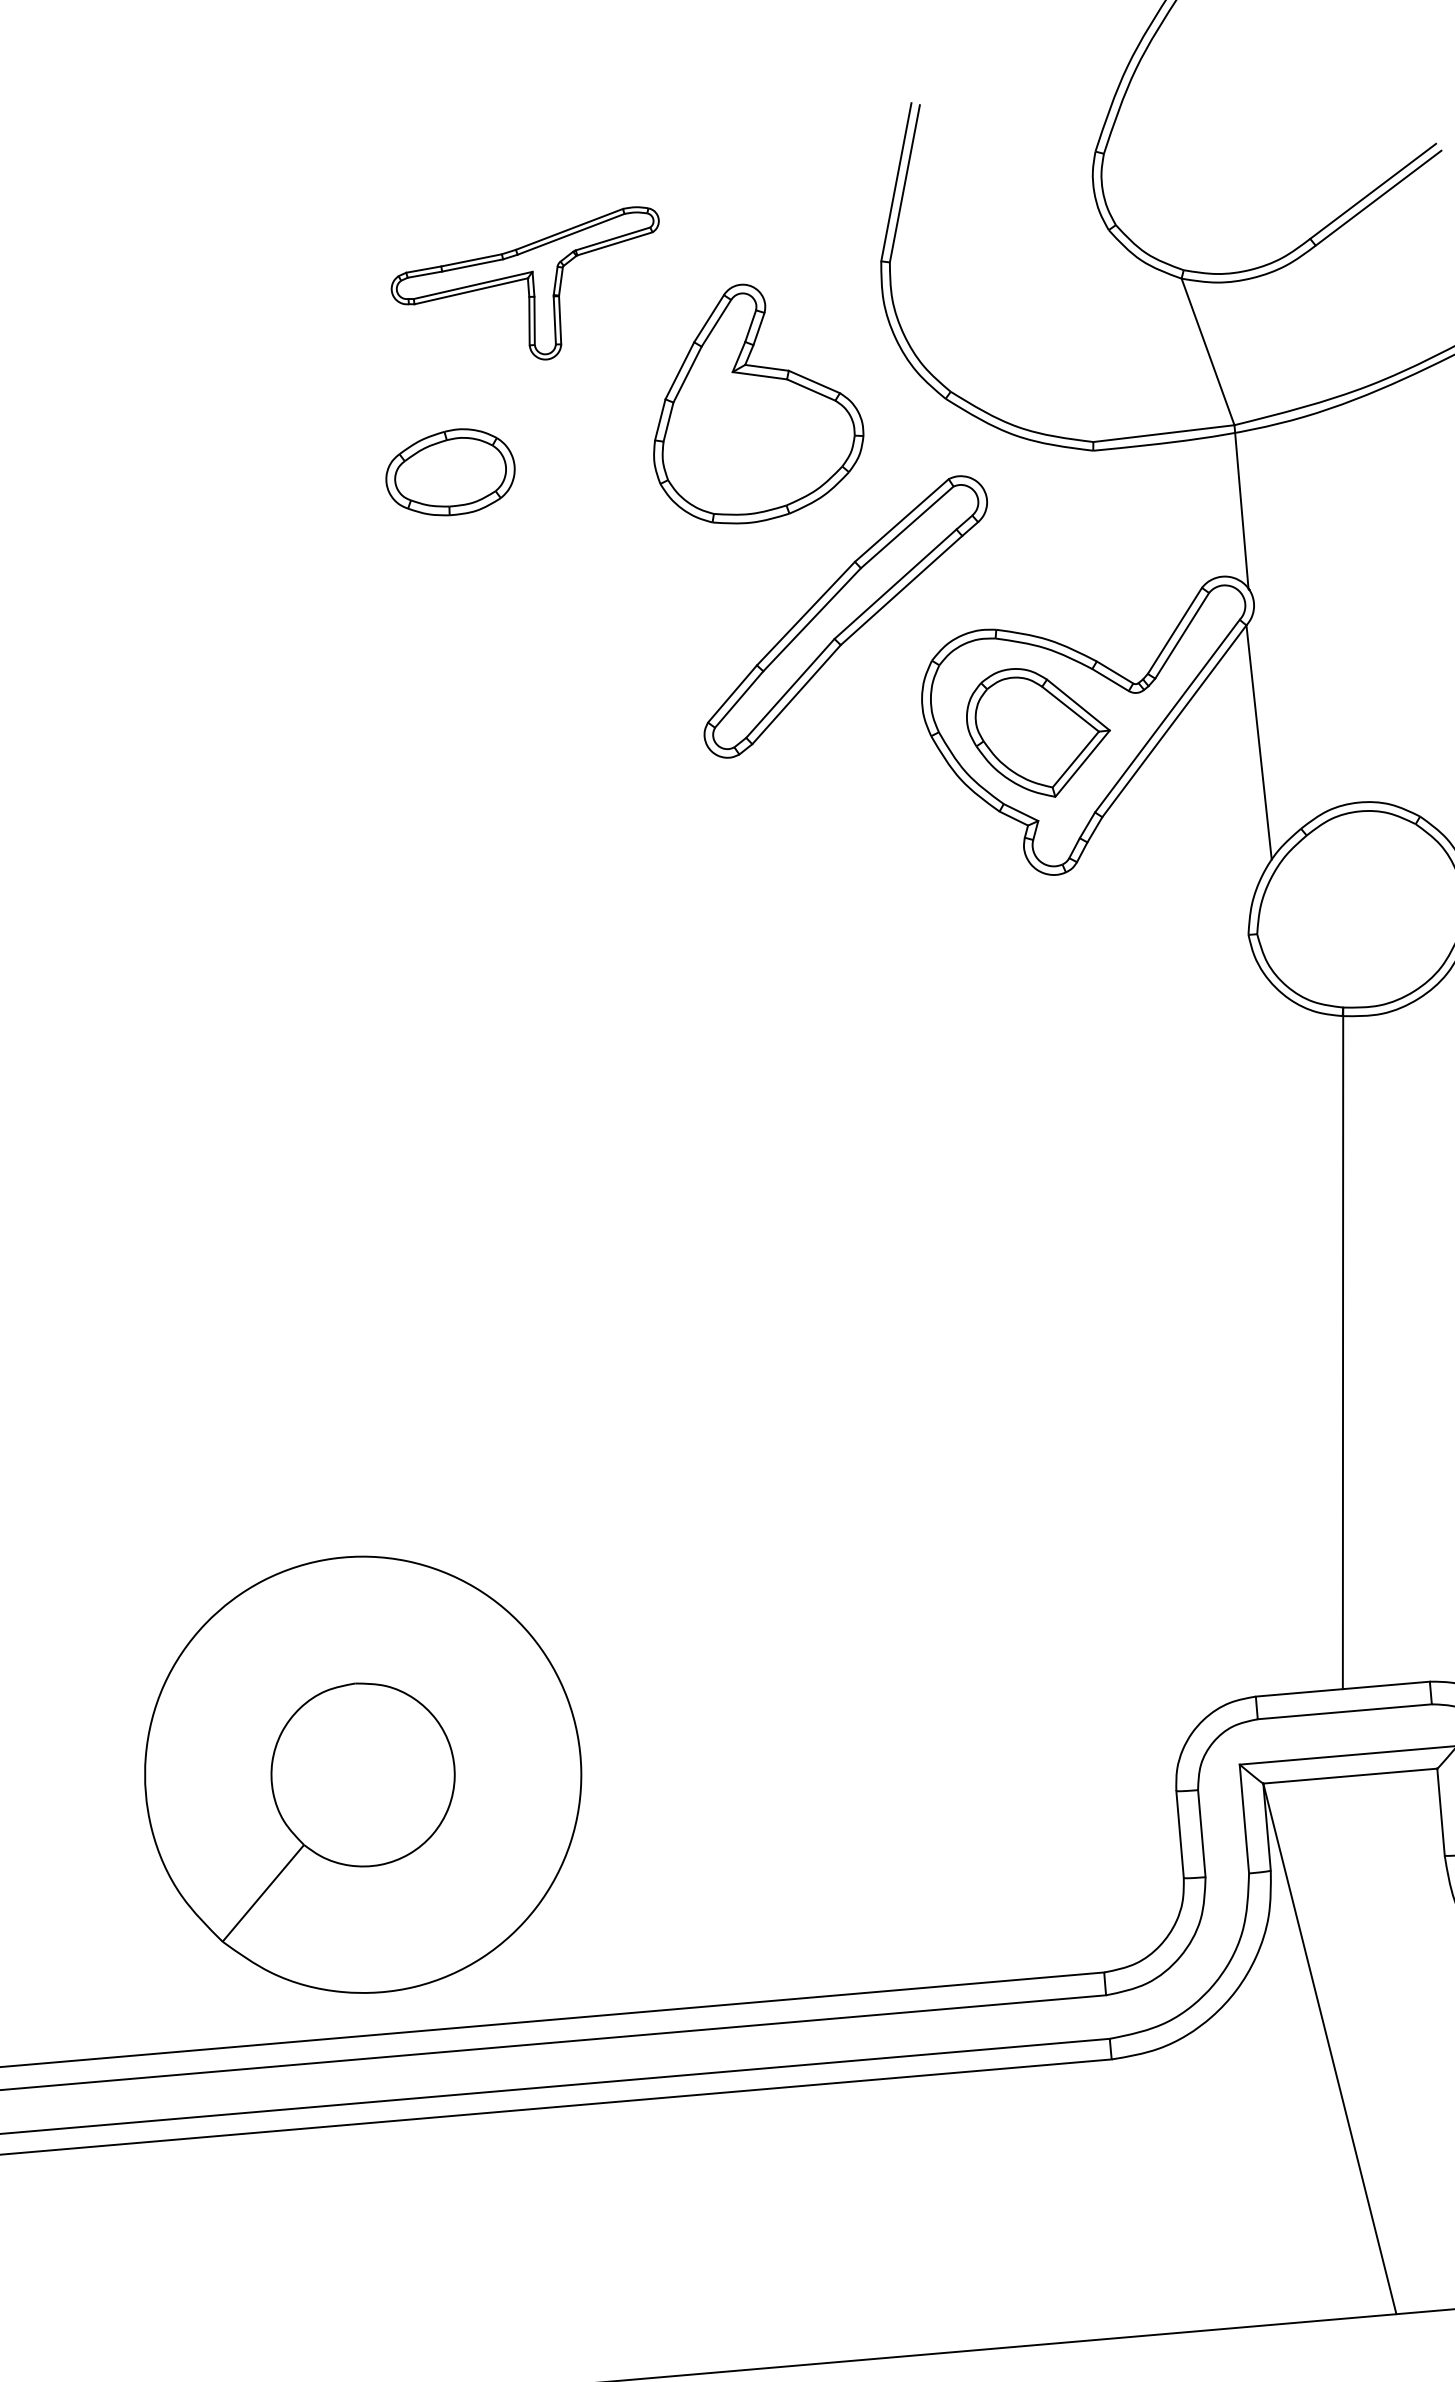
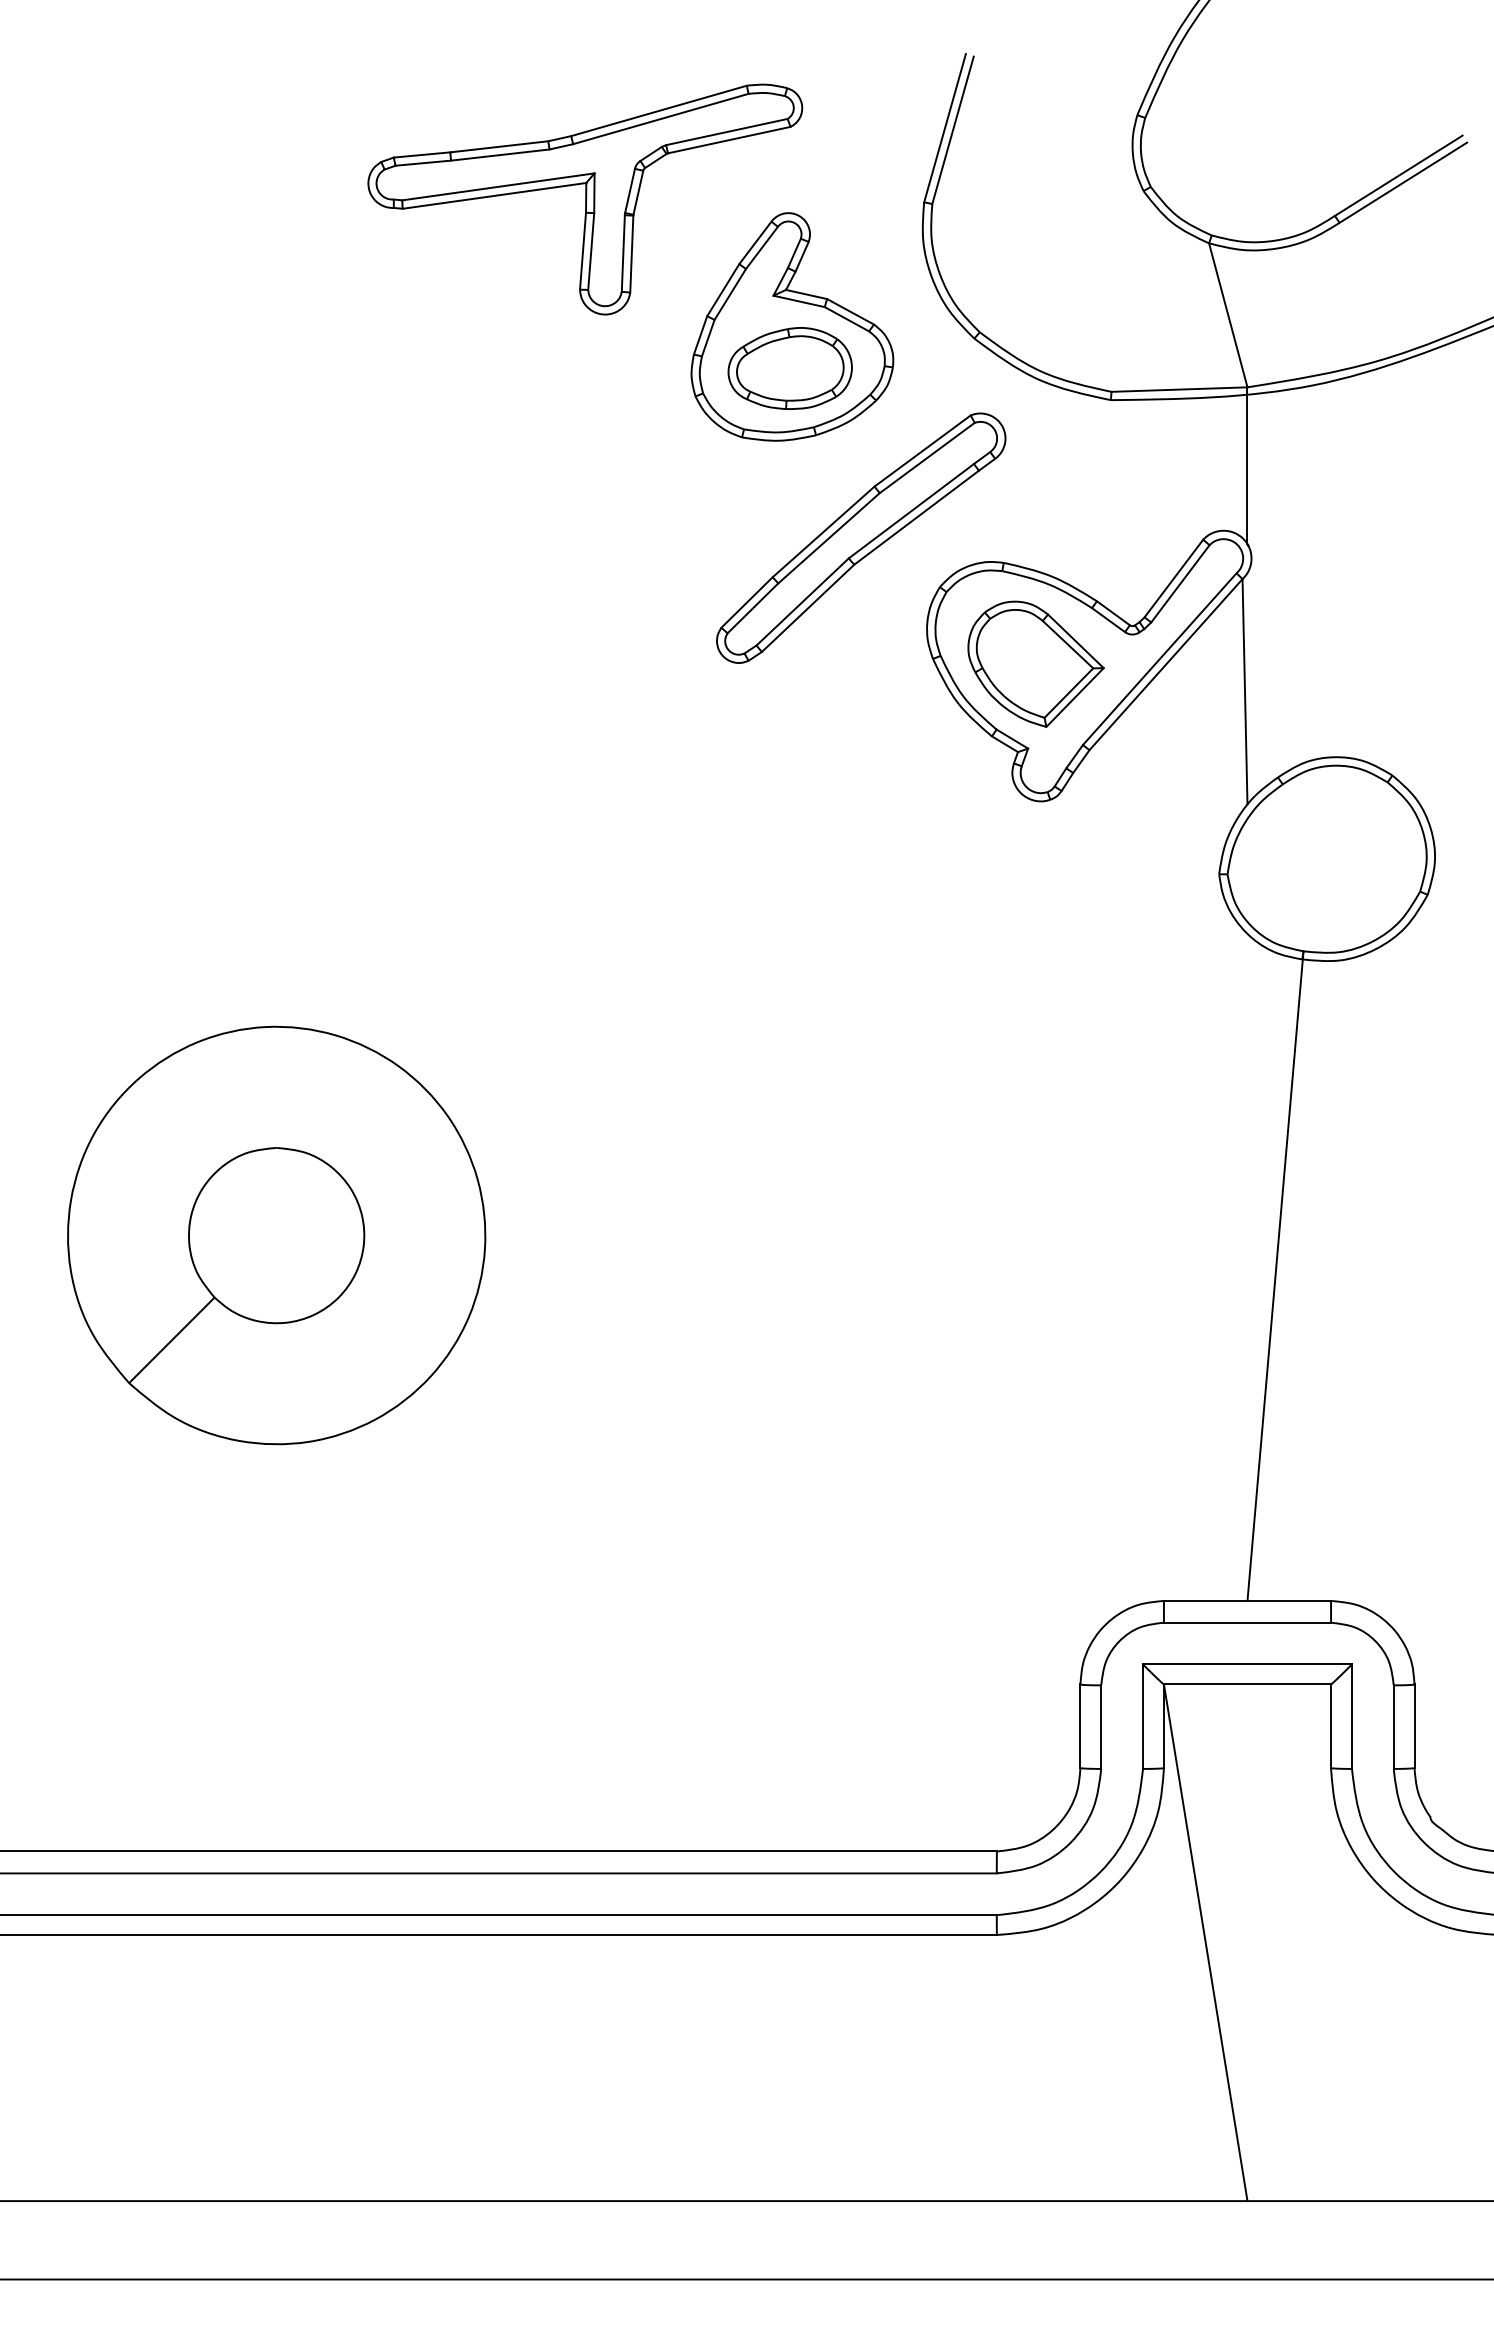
part: (528, 288) -> (585, 199), size x1.67
part: (449, 472) -> (789, 368), moved
part: (362, 1774) -> (276, 1235), moved

